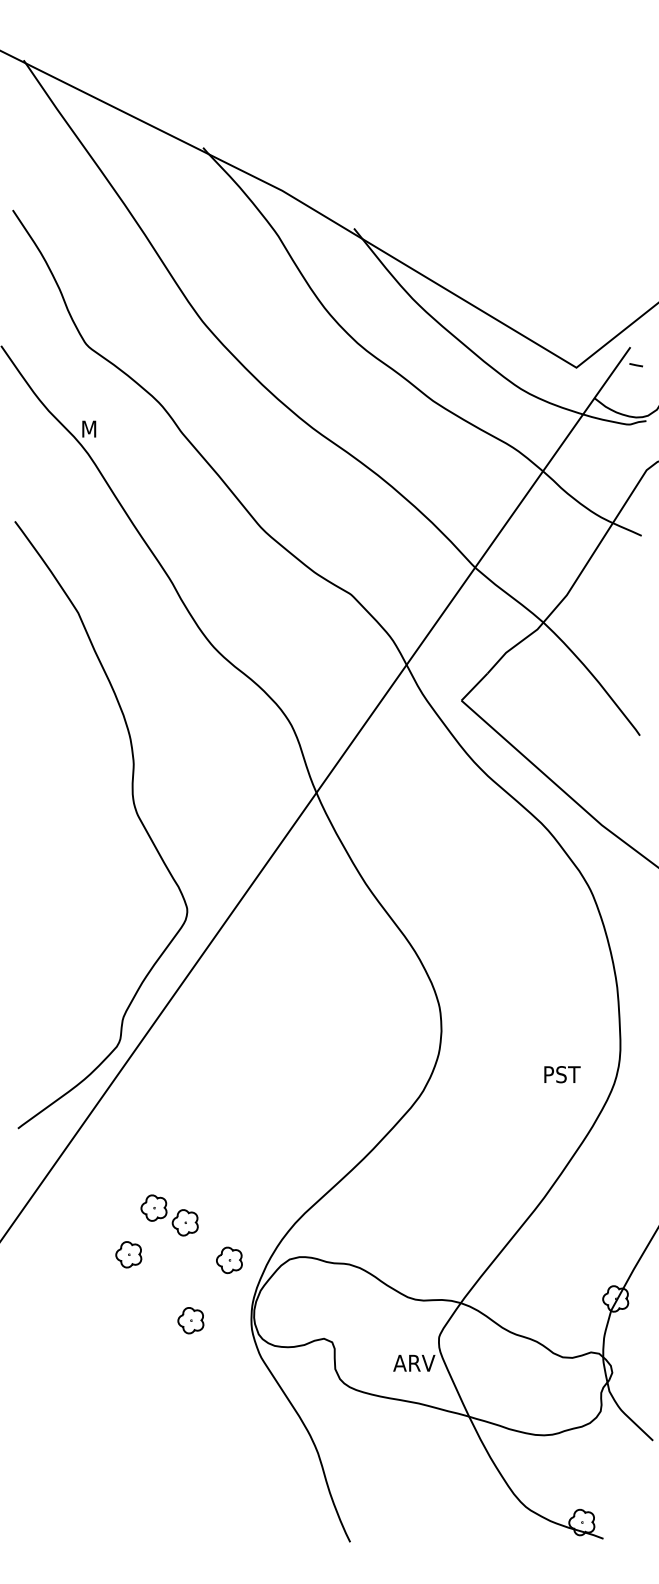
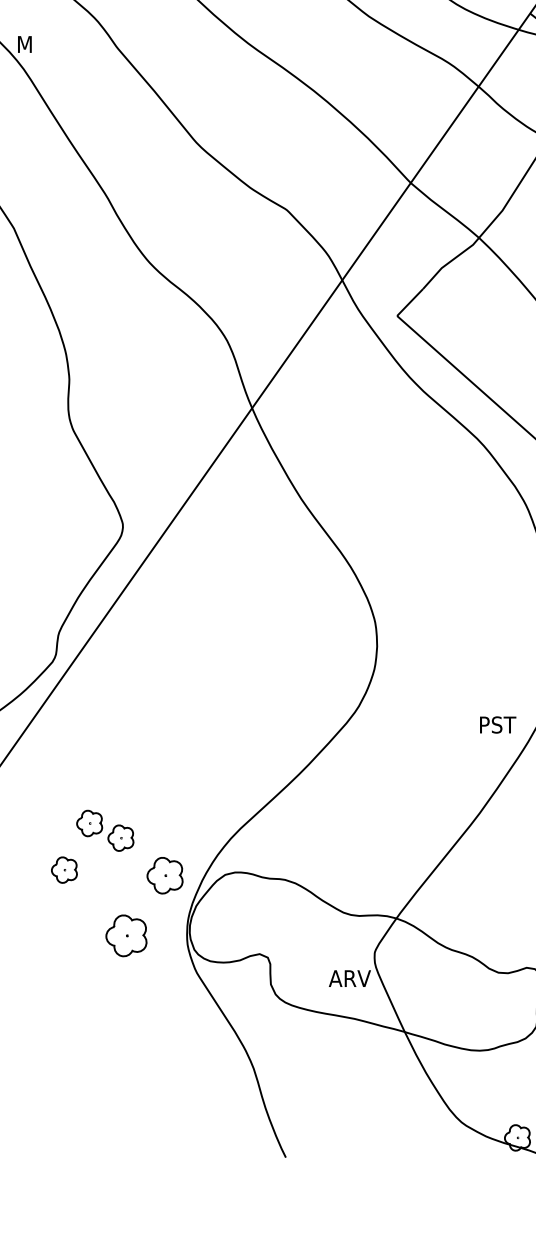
text: (562, 1074) -> (498, 724), moved
part: (229, 1260) -> (165, 875), size x1.4
part: (190, 1320) -> (126, 935), size x1.6

